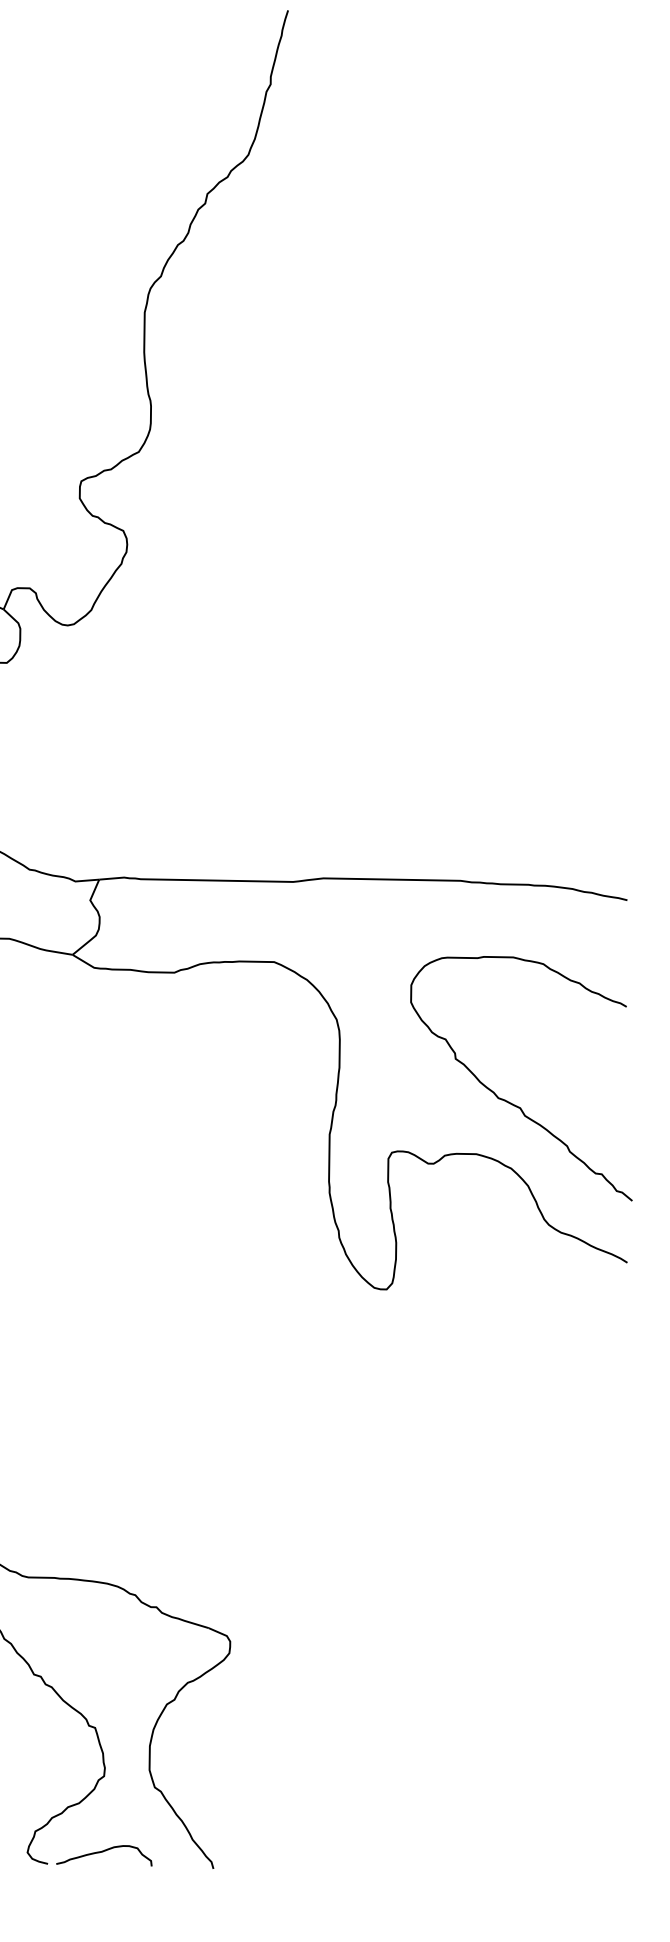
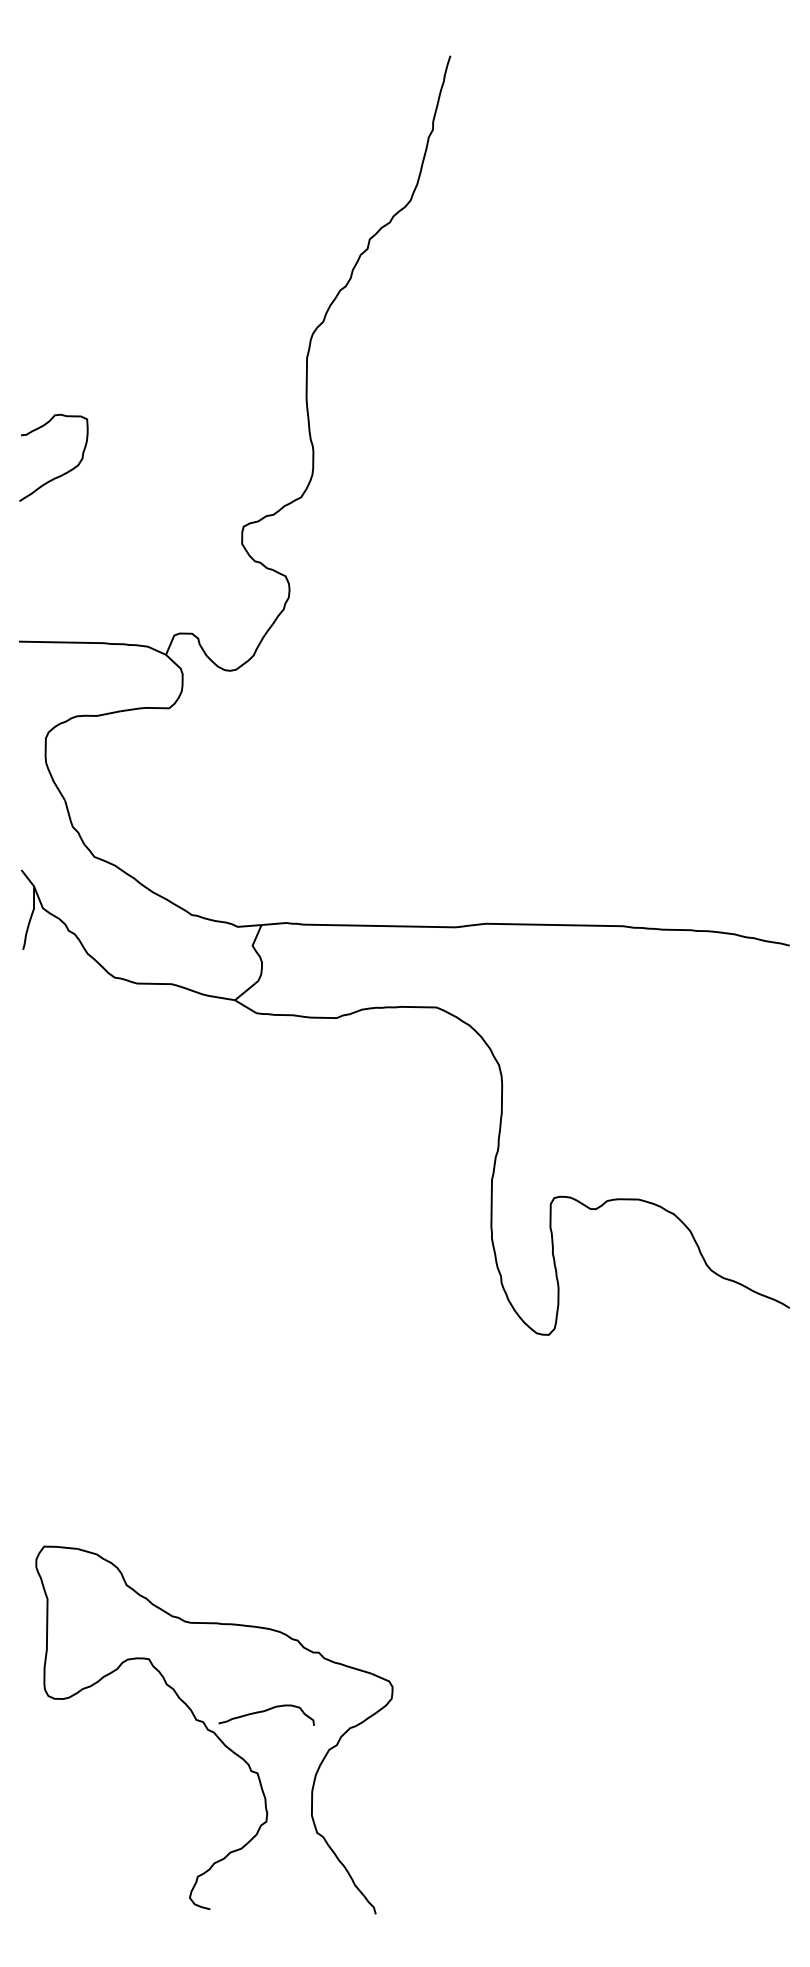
curve: (510, 1102) -> (672, 1147), removed
curve: (104, 1852) -> (266, 1711), moved

